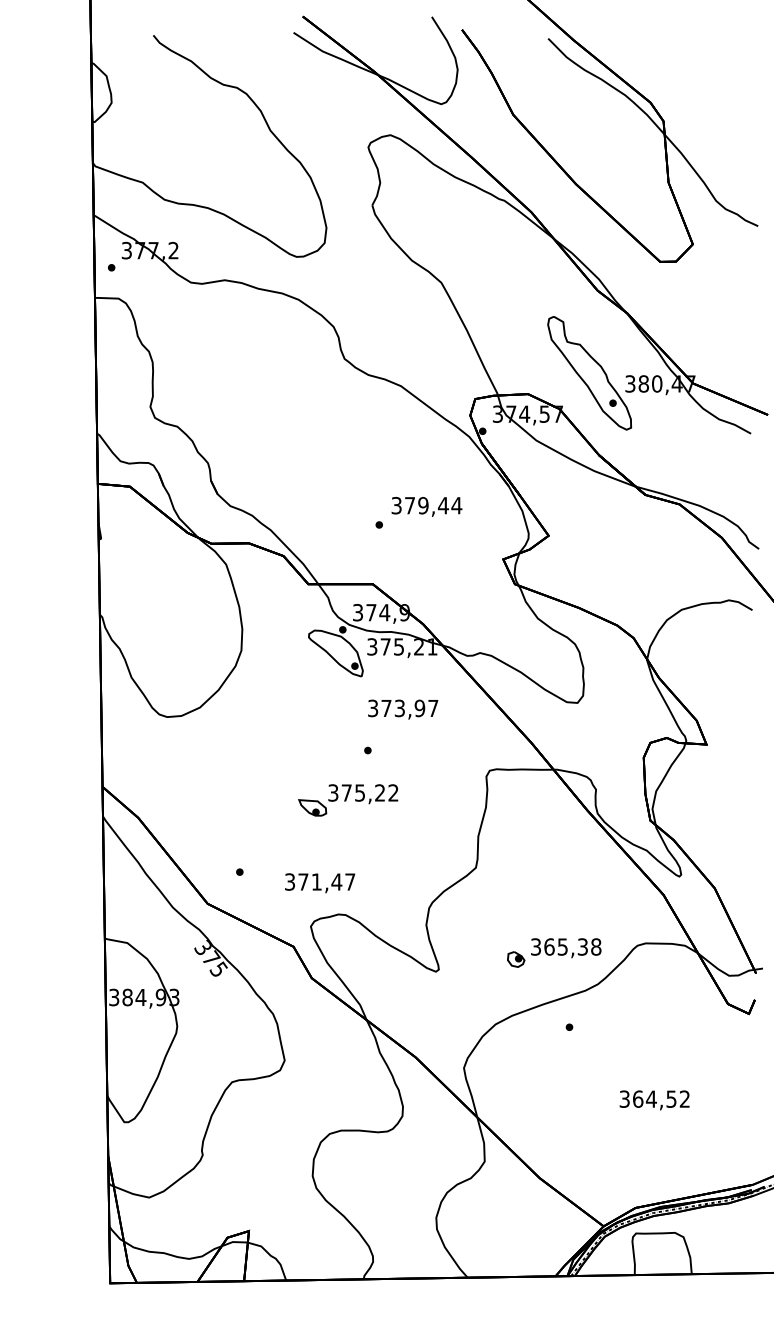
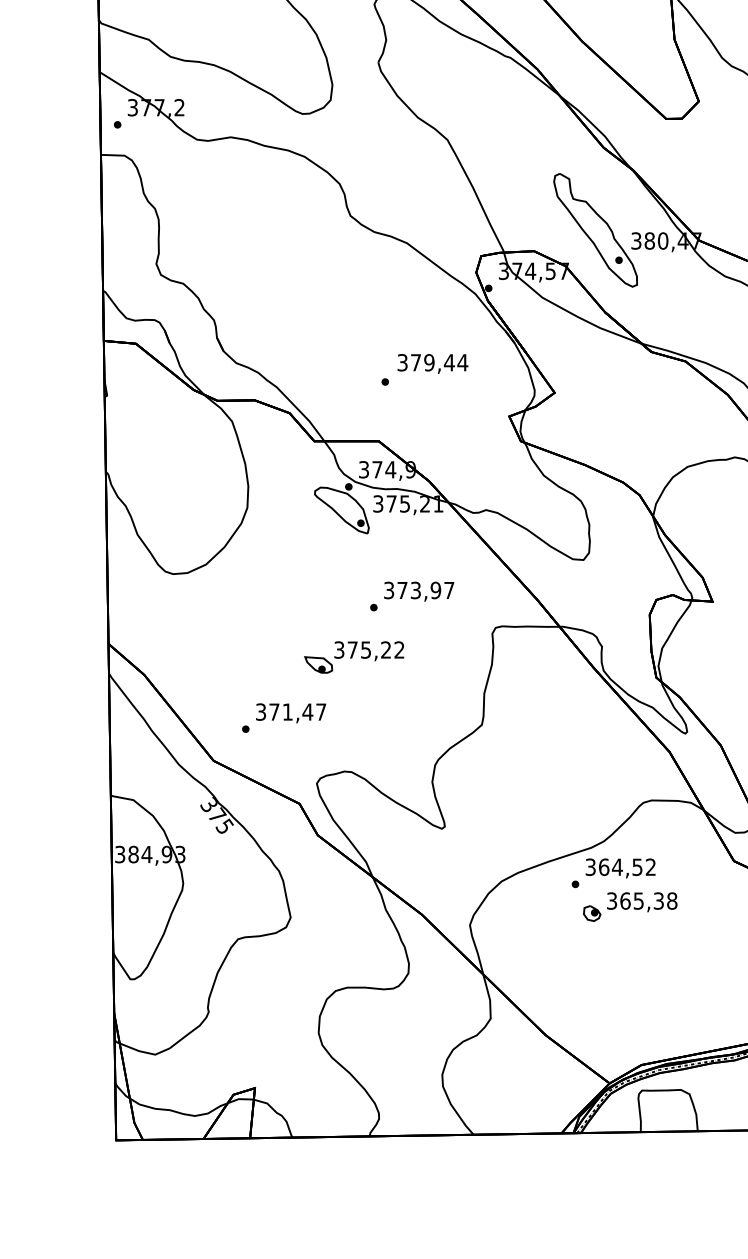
text: (403, 709) -> (419, 591), moved
text: (320, 883) -> (291, 713), moved
part: (554, 952) -> (630, 906), moved
text: (654, 1100) -> (620, 868), moved

